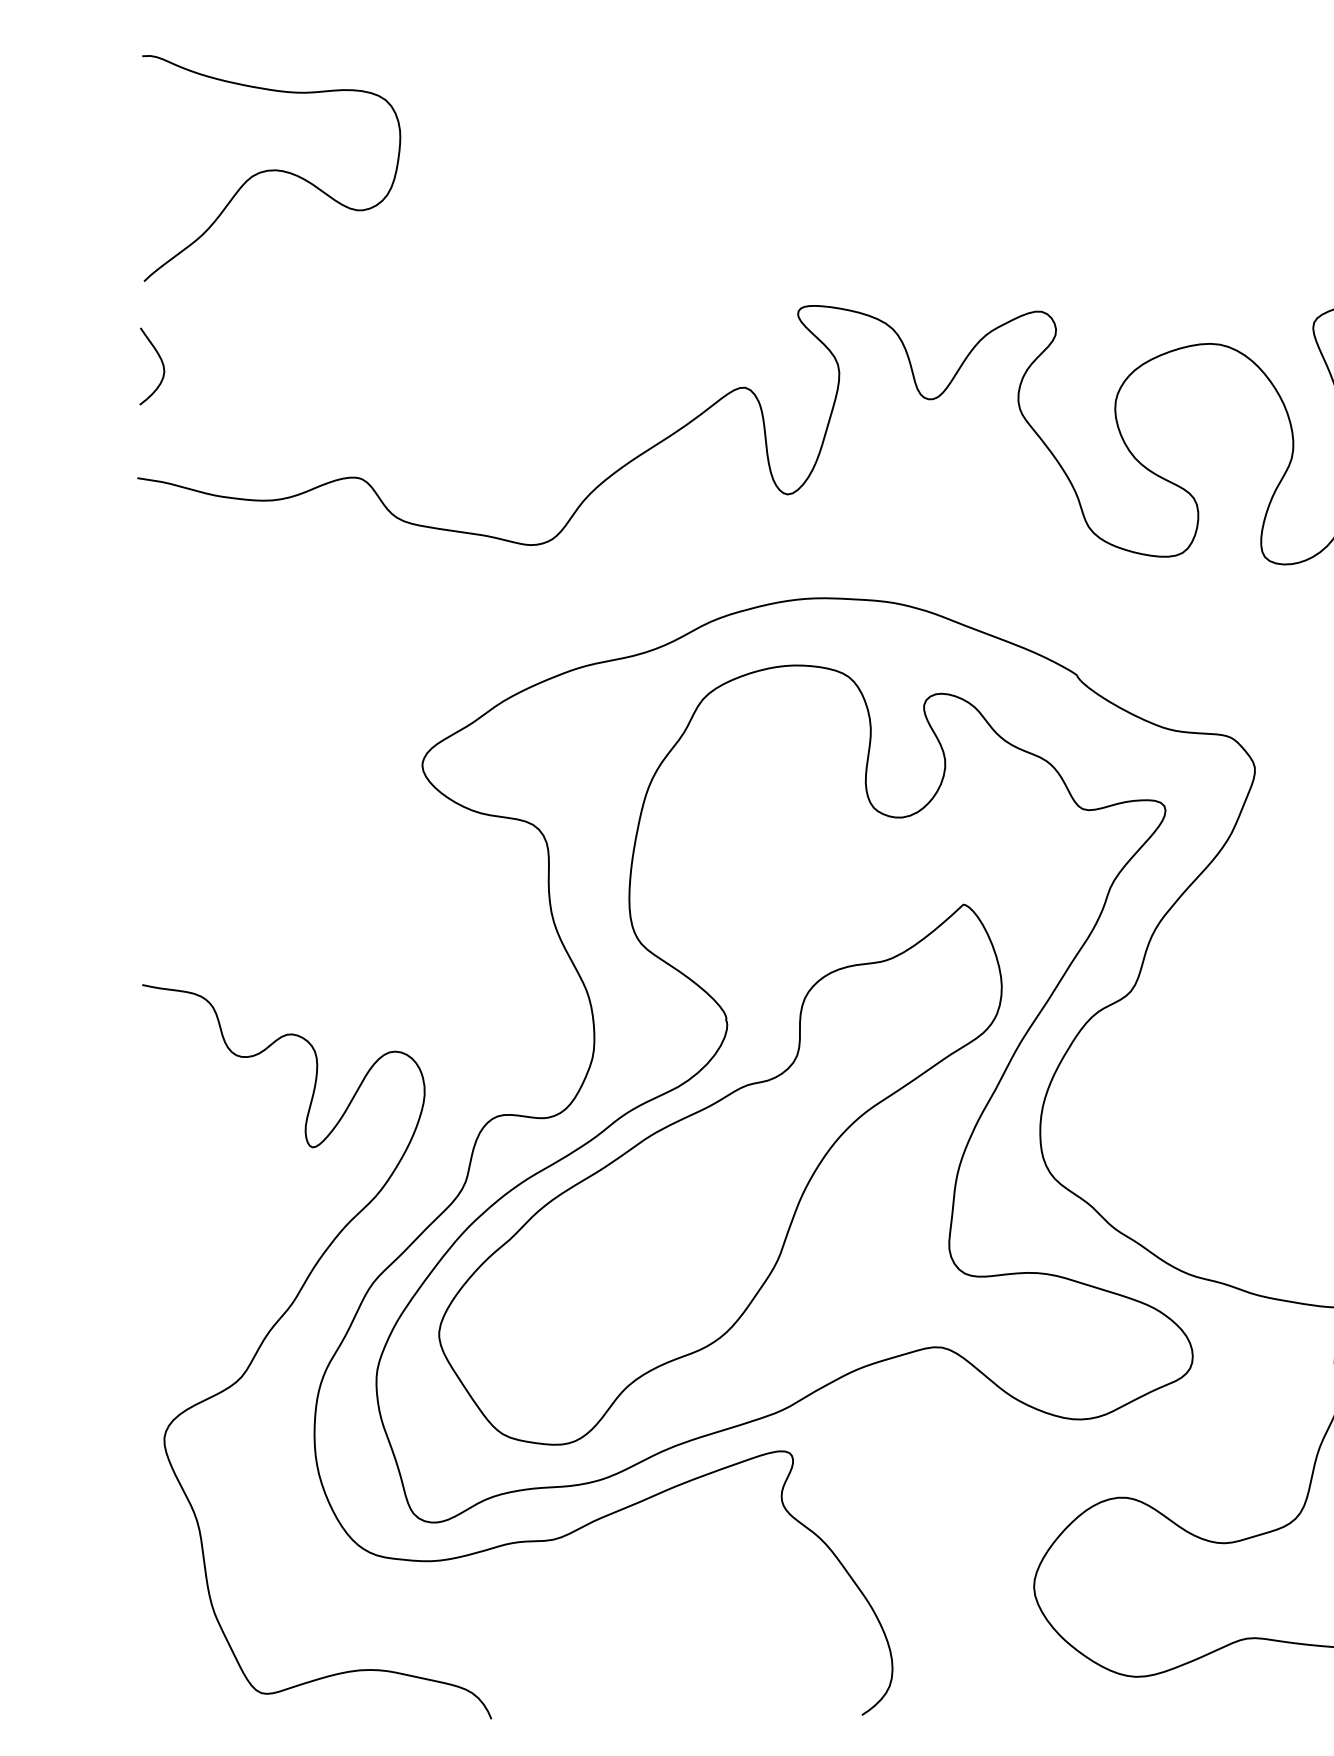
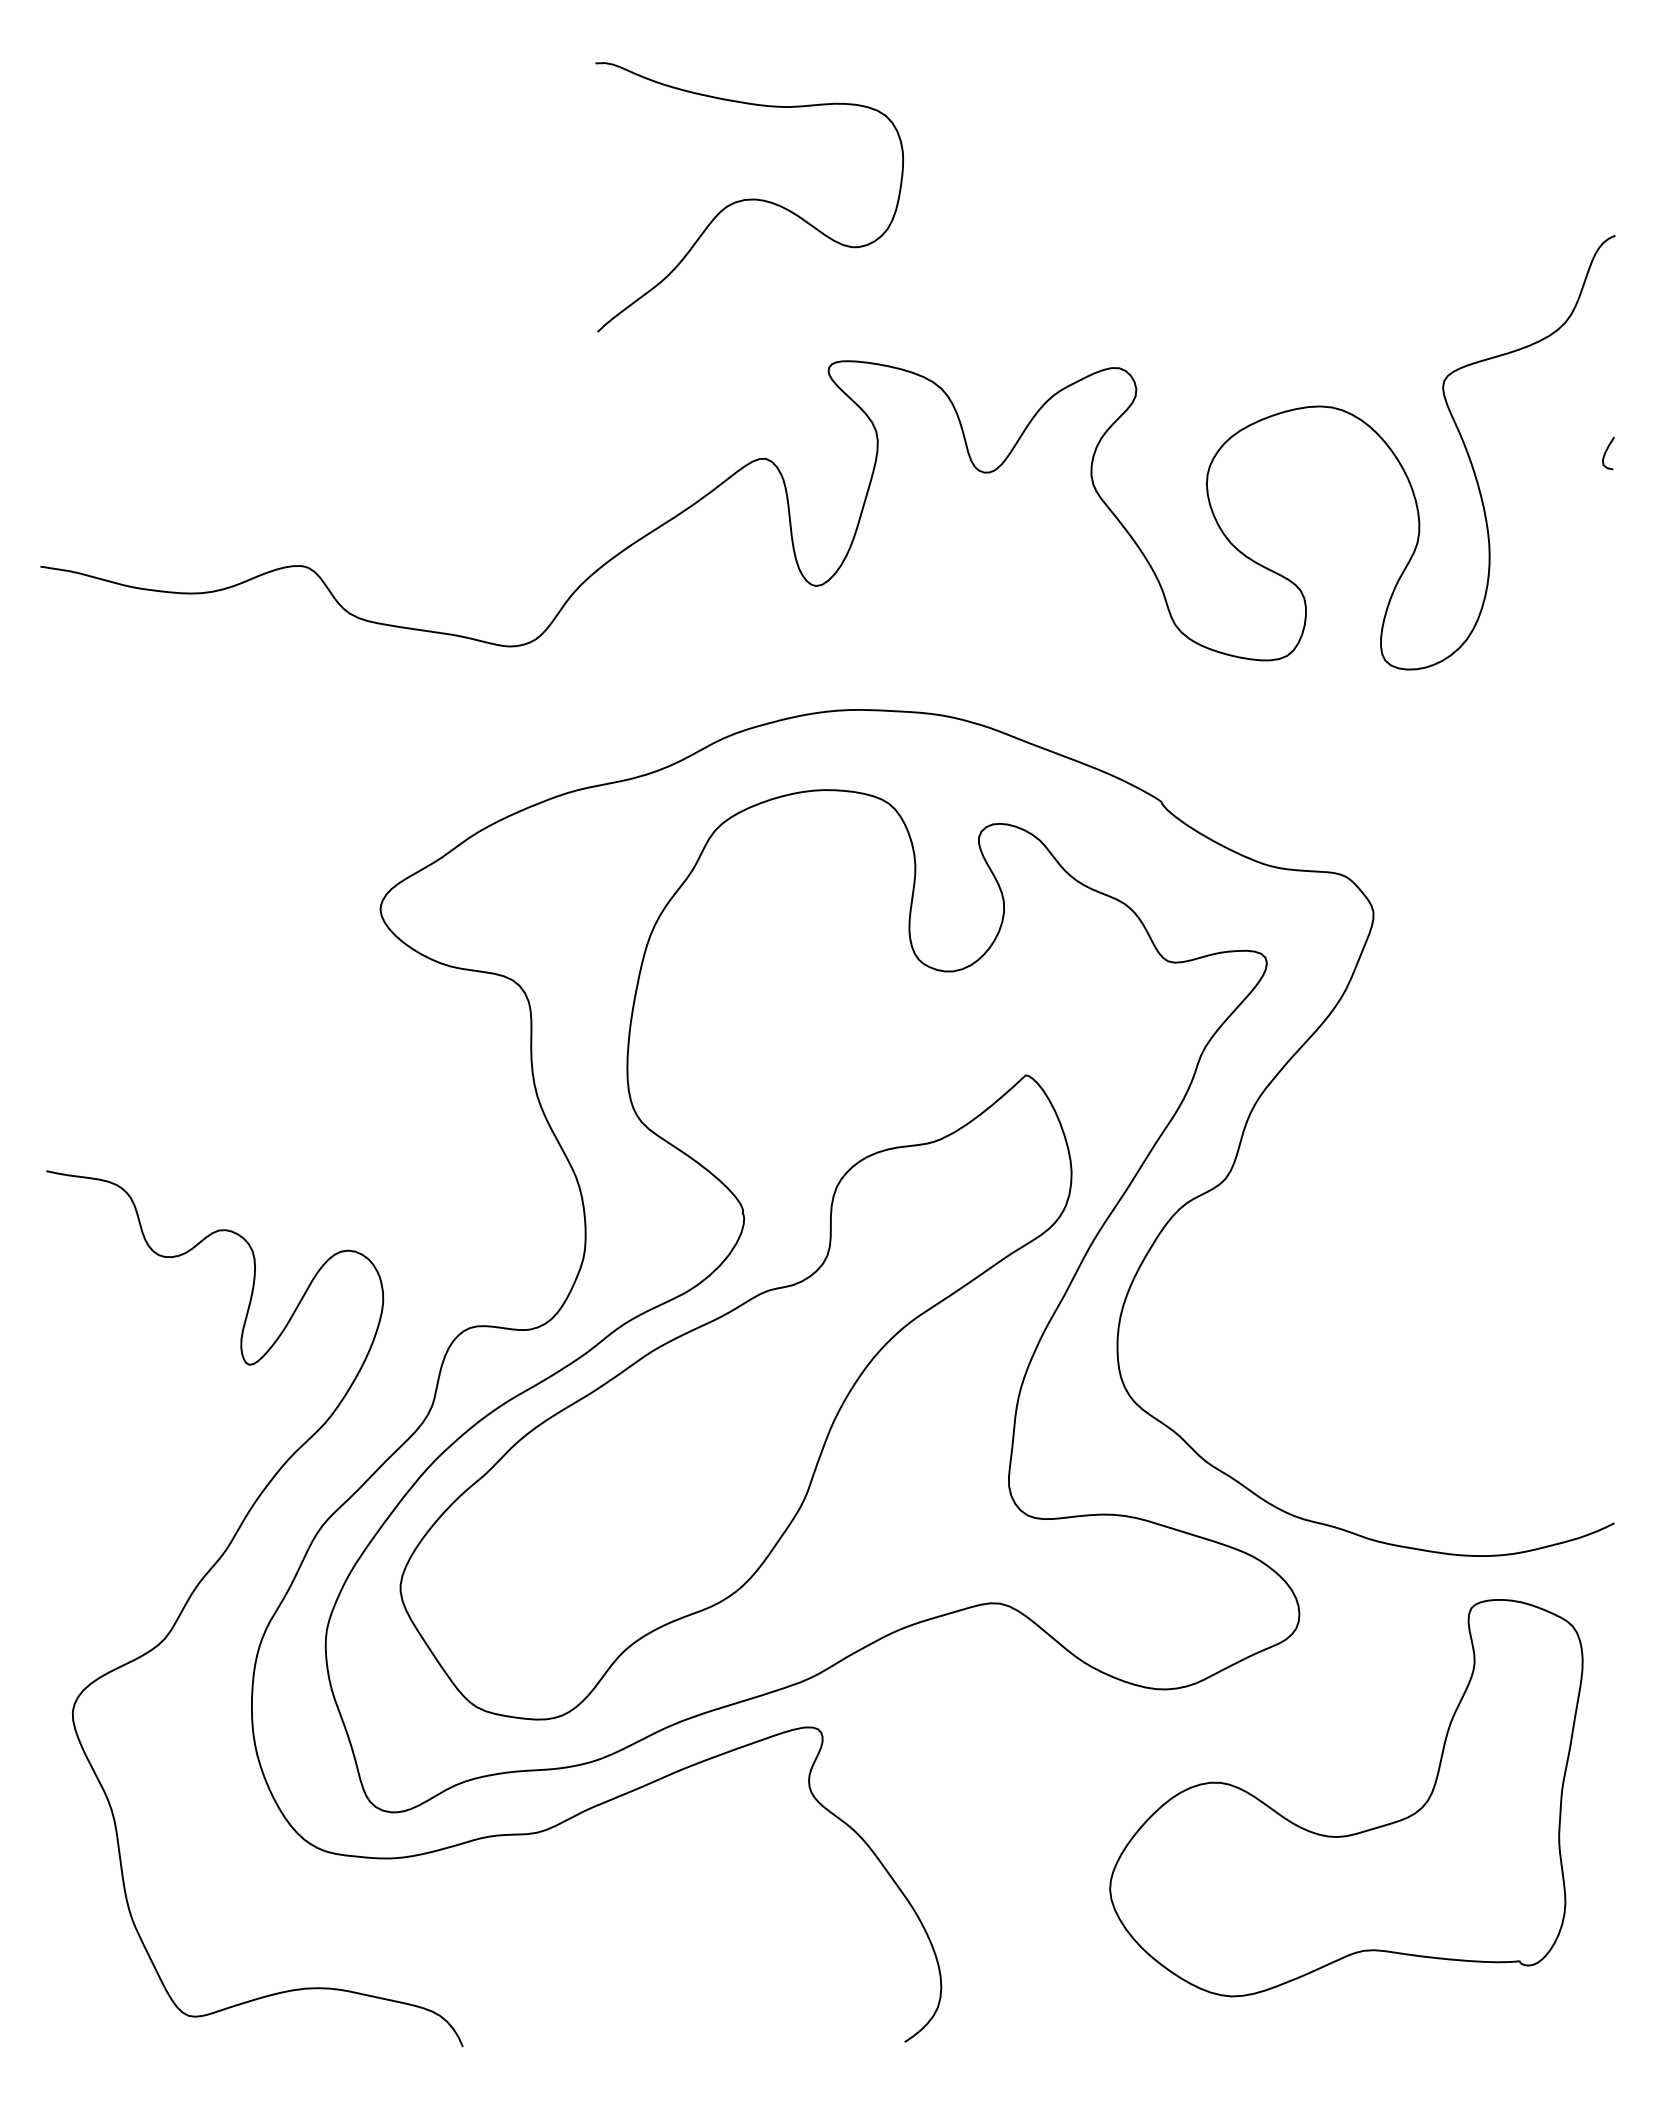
curve: (271, 169) -> (749, 198), moved
curve: (161, 363) -> (69, 429), removed

